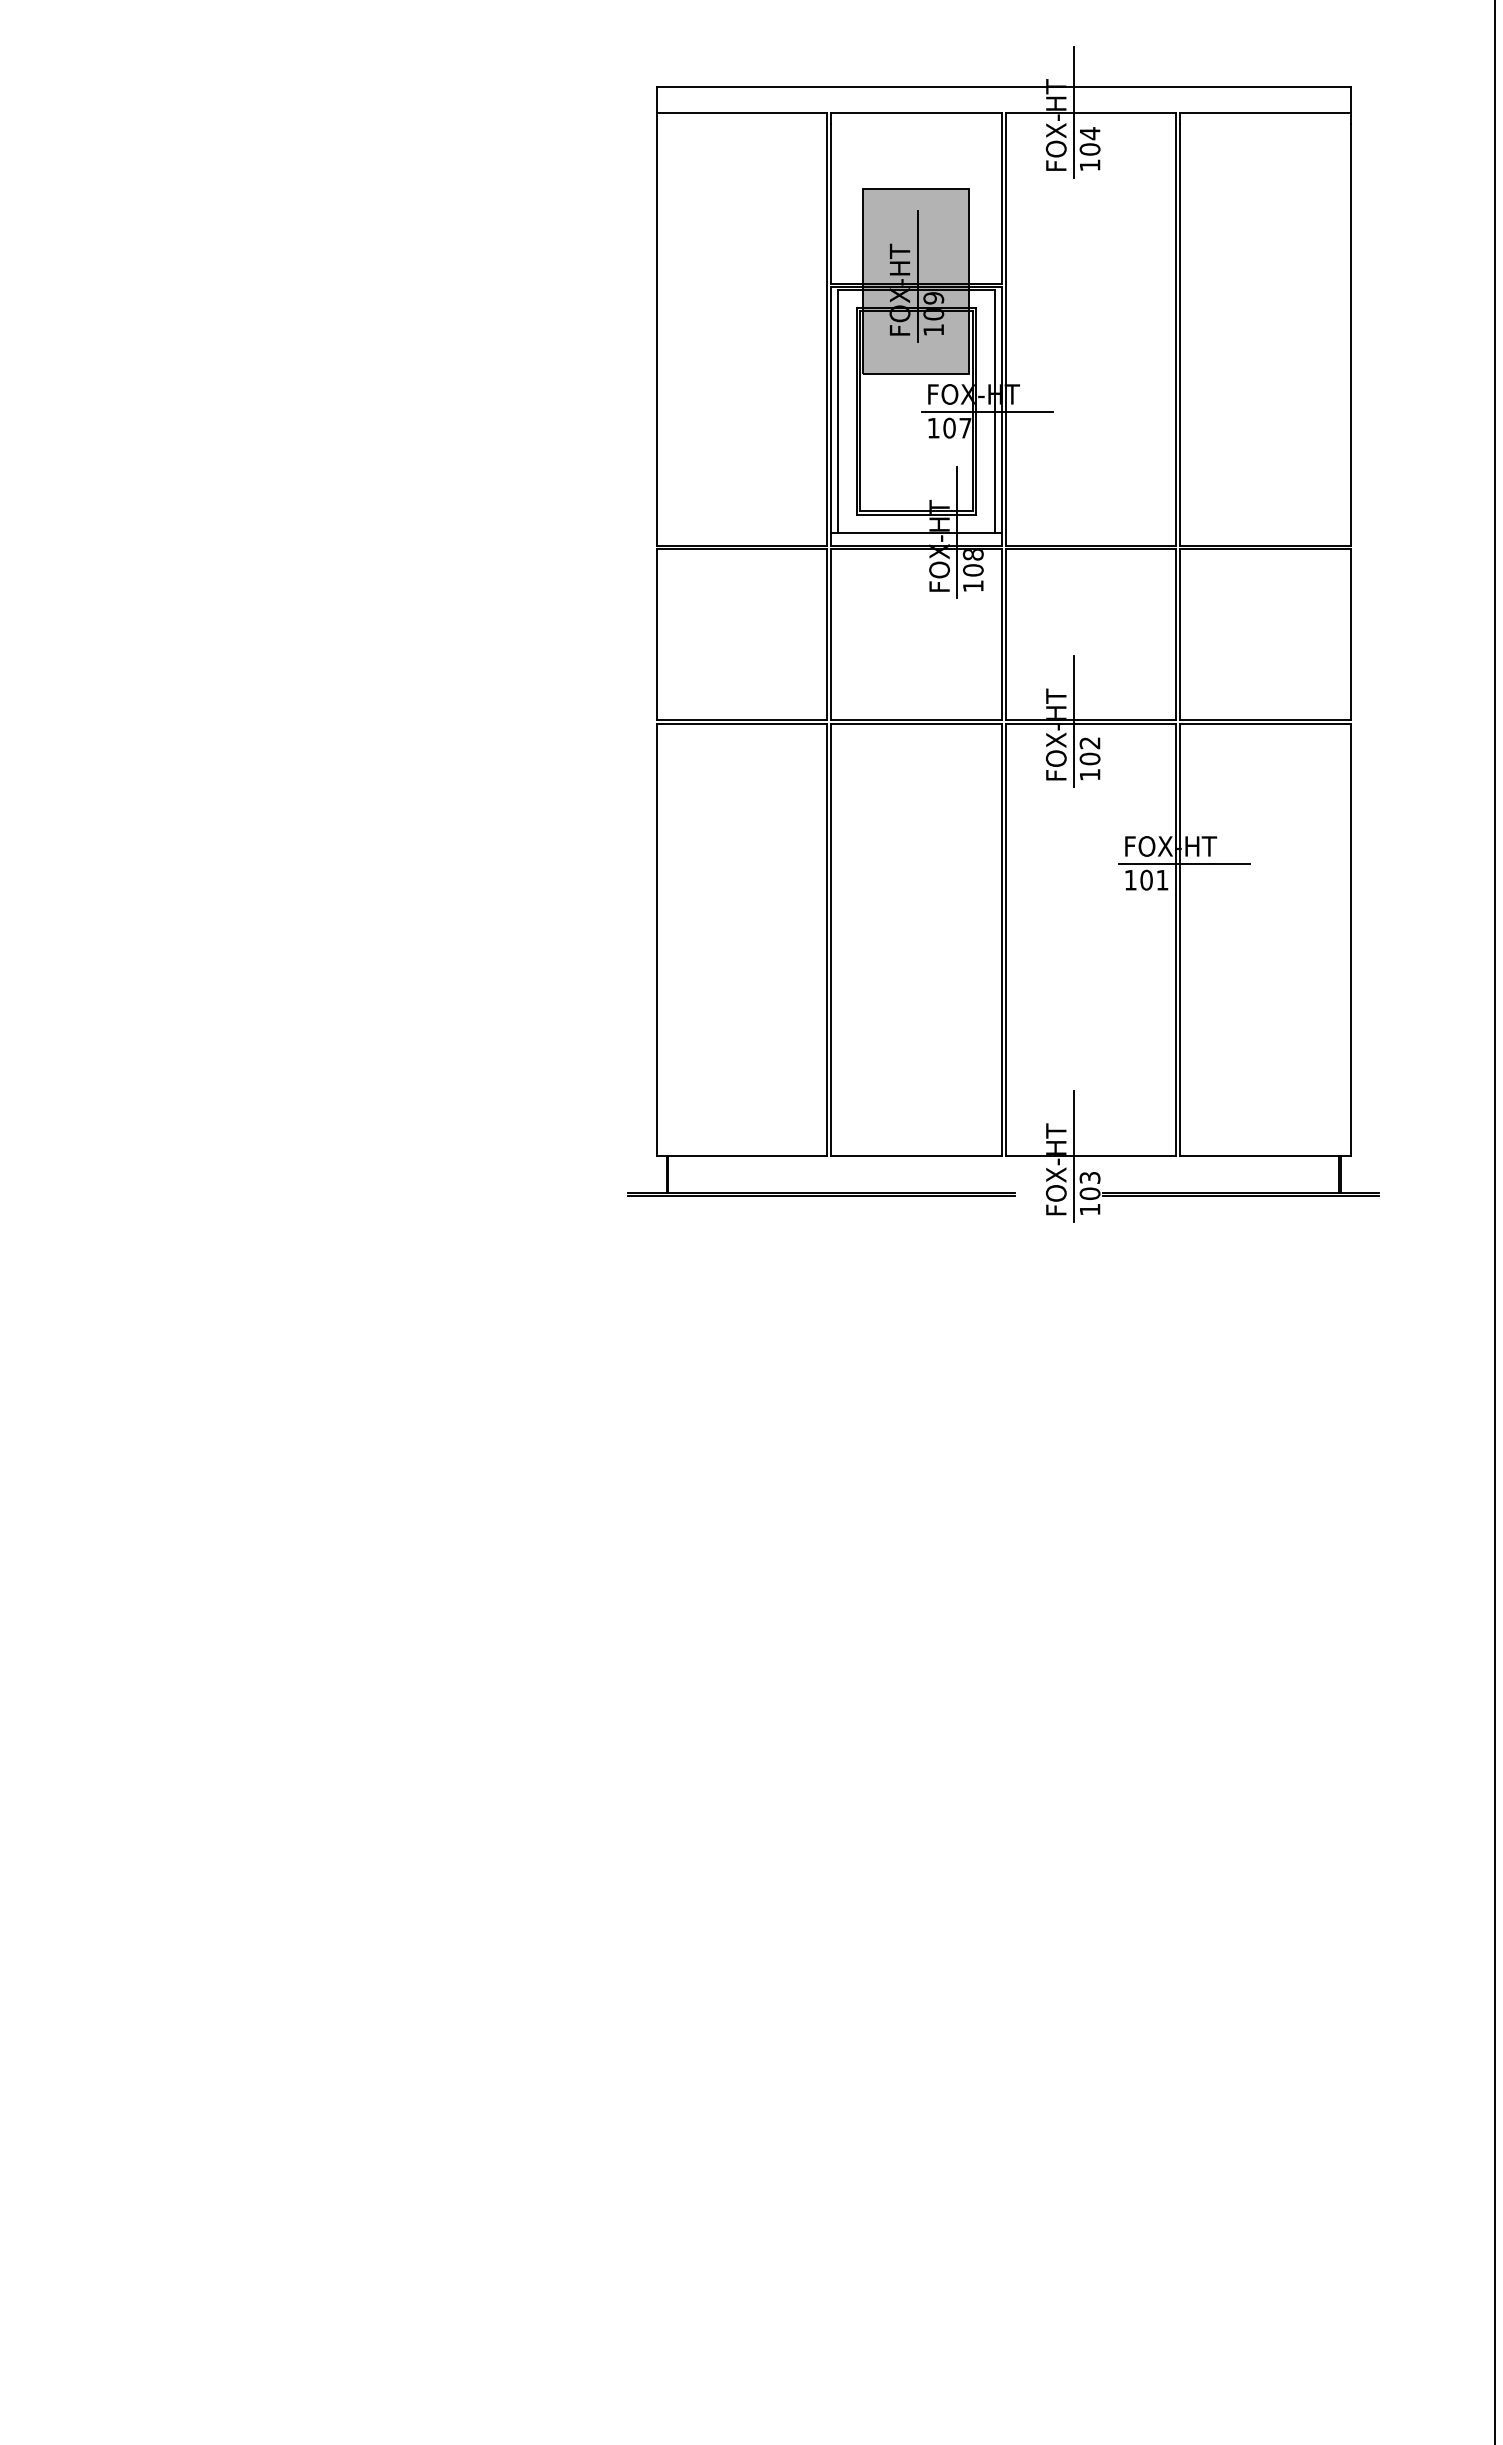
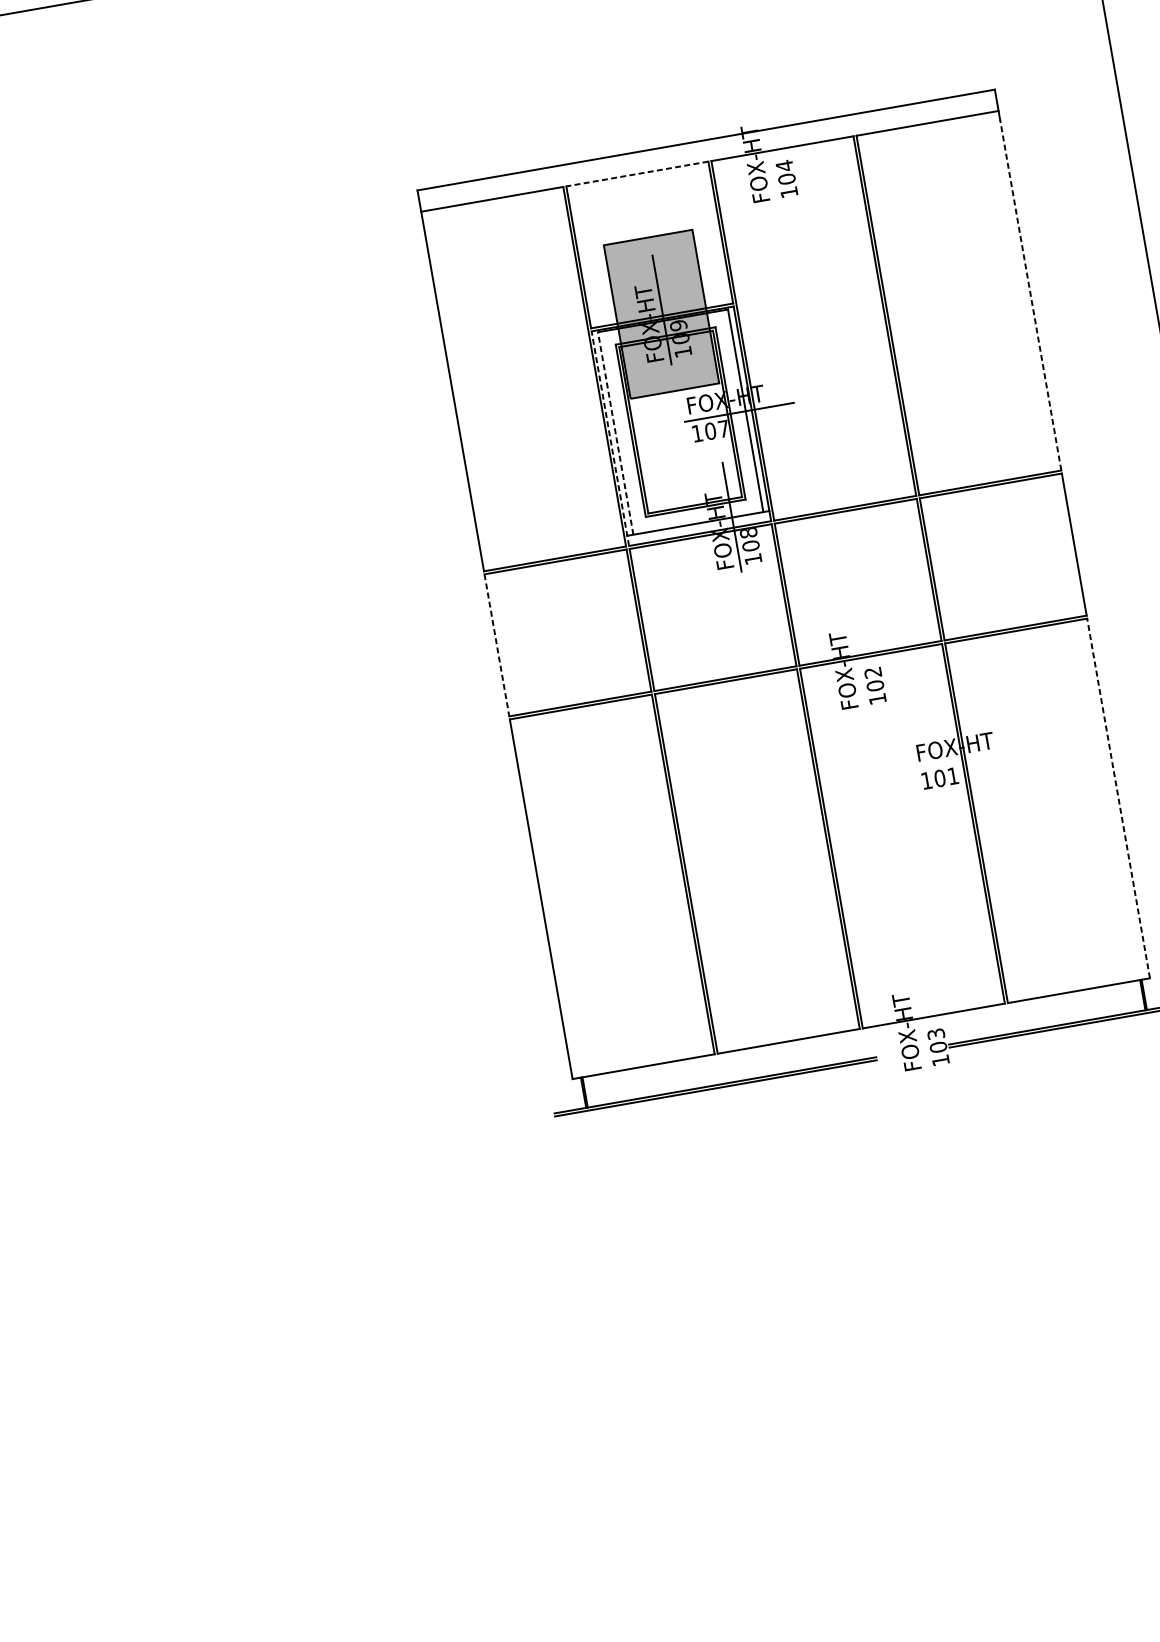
line: (1073, 111) -> (767, 149), removed
line: (915, 113) -> (636, 174), solid -> dashed
line: (1350, 334) -> (1030, 295), solid -> dashed
line: (838, 411) -> (615, 433), solid -> dashed
line: (831, 415) -> (610, 437), solid -> dashed
line: (656, 635) -> (497, 646), solid -> dashed
line: (1073, 721) -> (856, 657), removed
line: (1183, 864) -> (968, 760), removed
line: (1350, 939) -> (1118, 798), solid -> dashed
line: (1073, 1155) -> (919, 1017), removed

